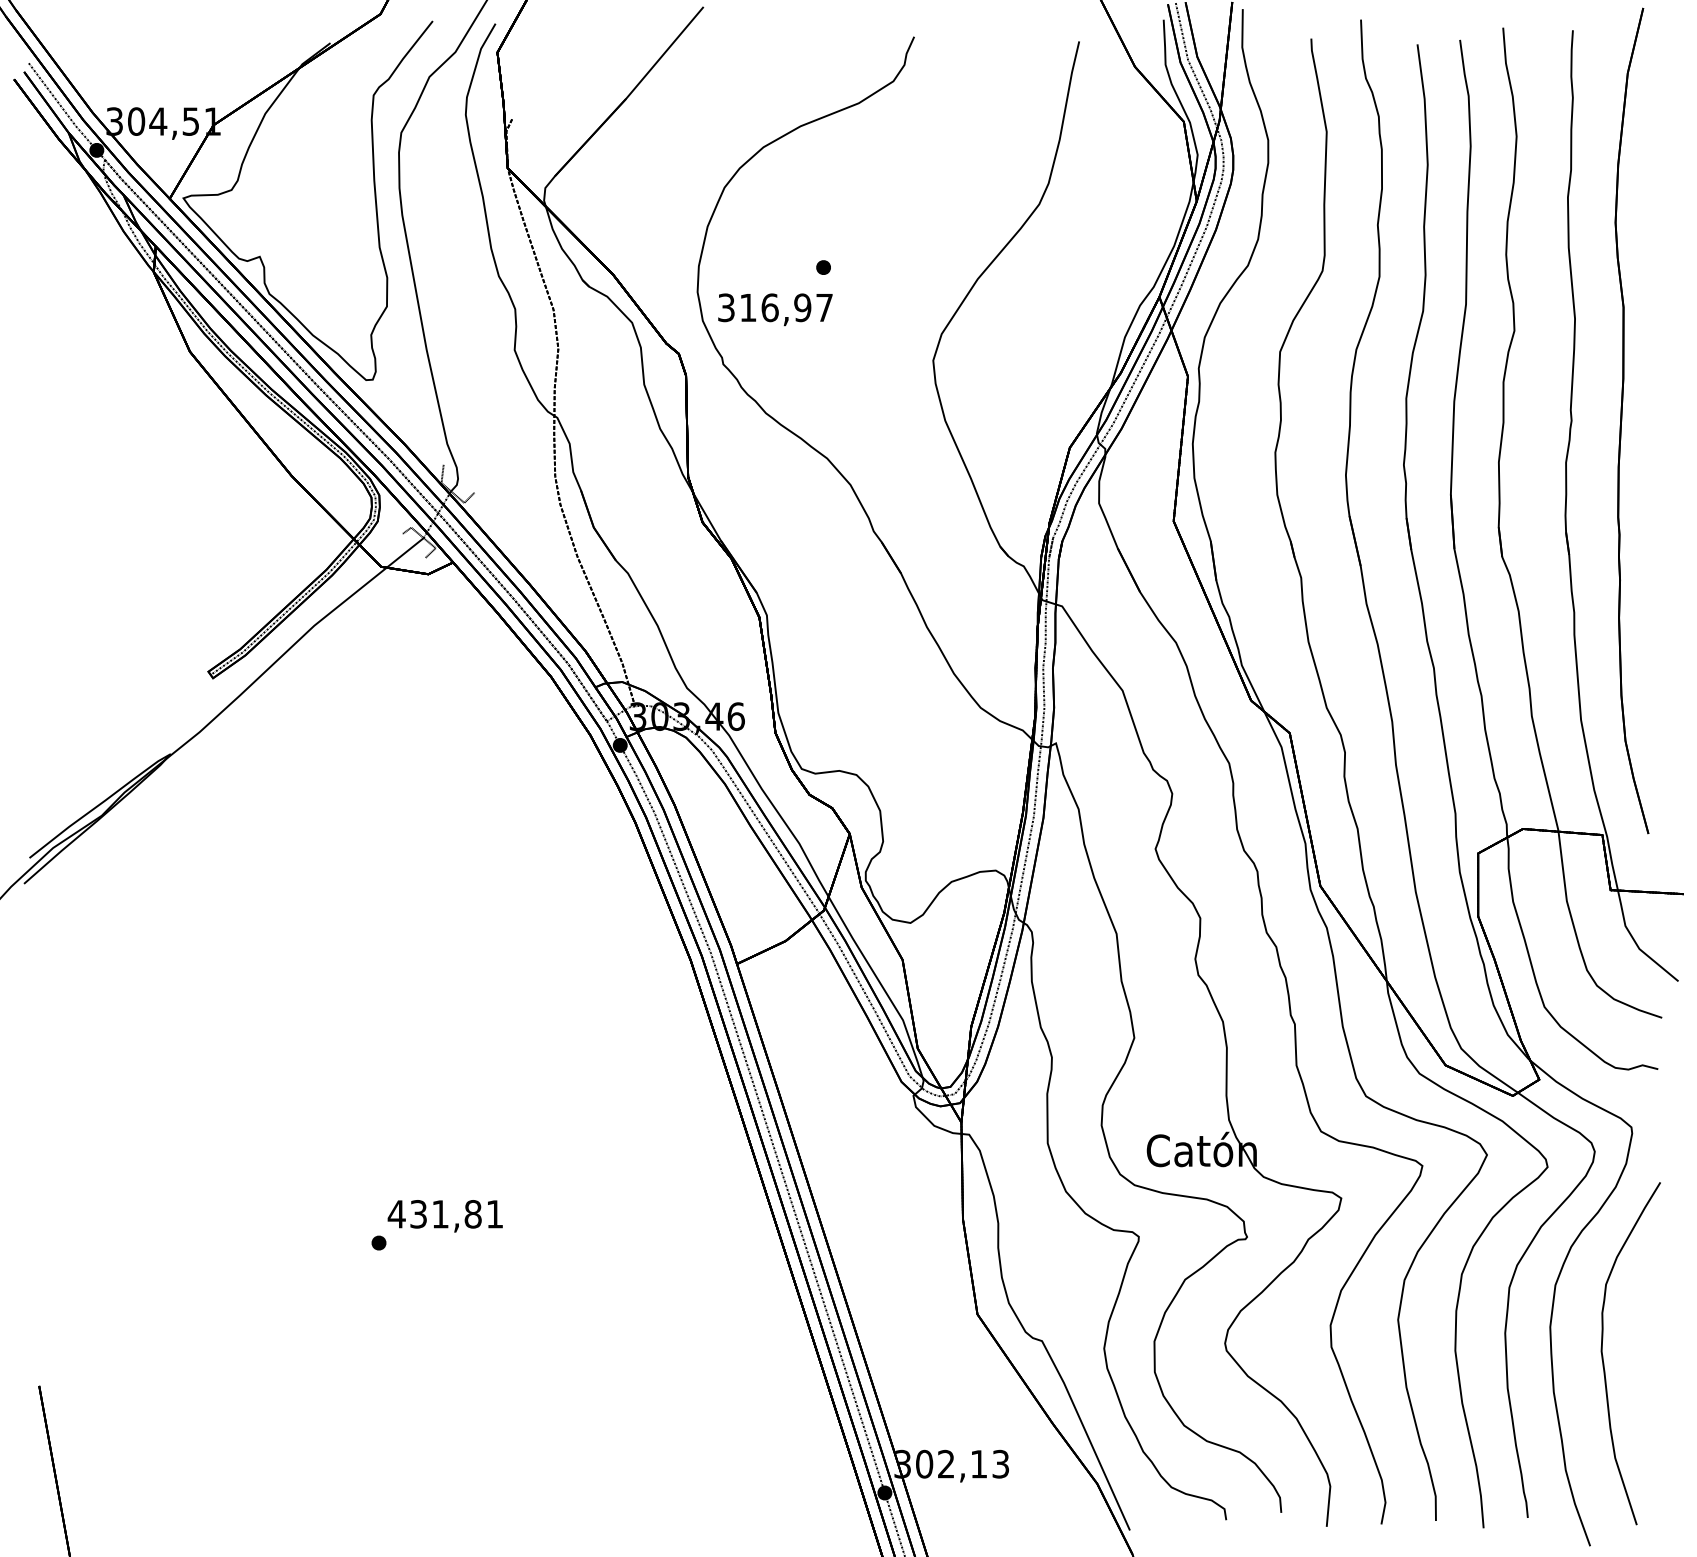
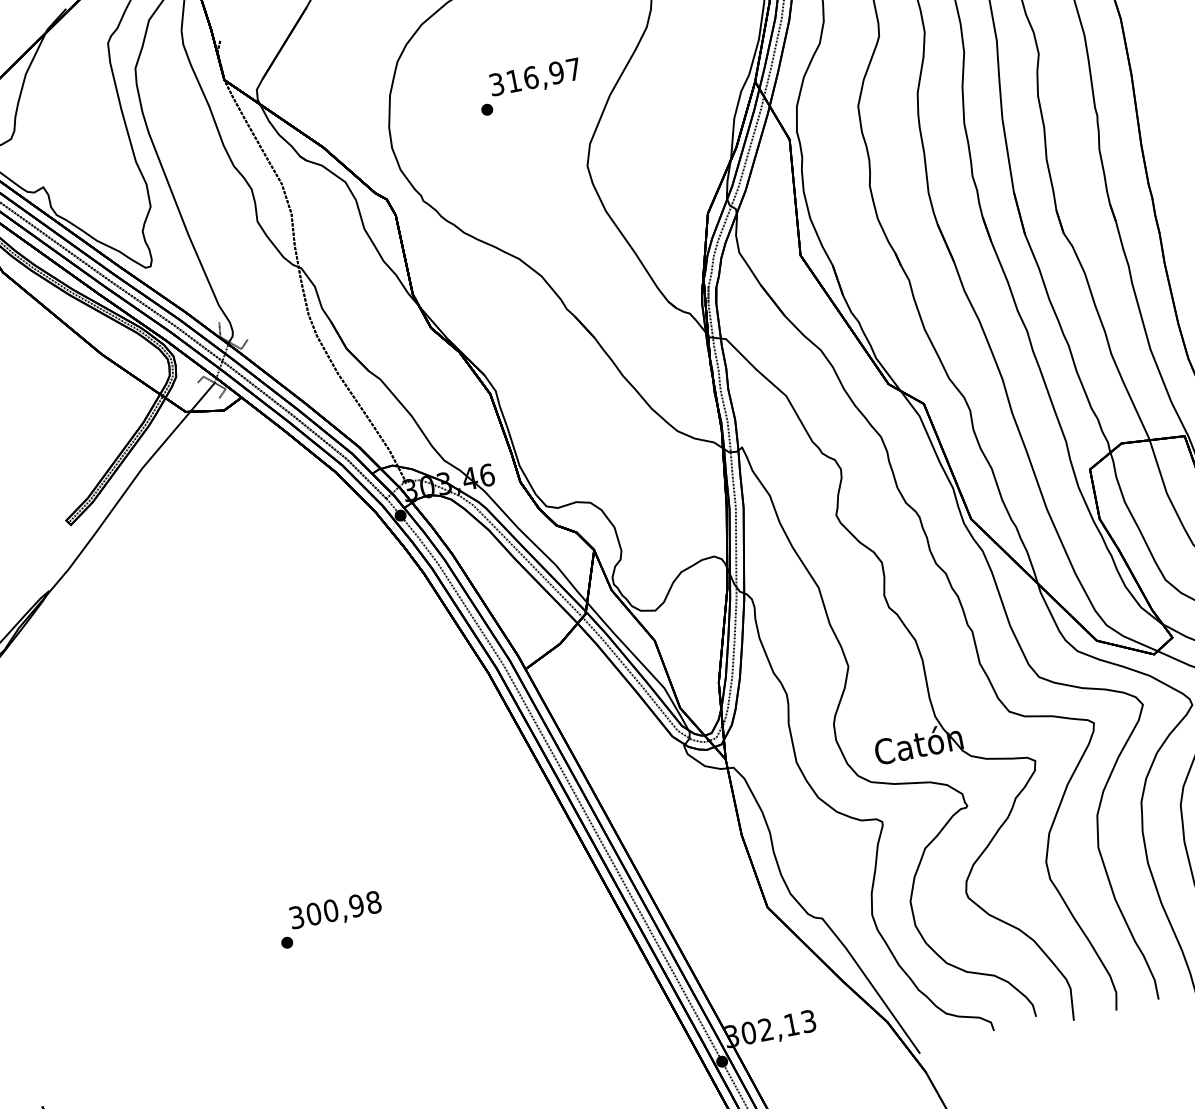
text: (775, 309) -> (535, 78), moved
text: (445, 1214) -> (335, 910), 431,81 -> 300,98

